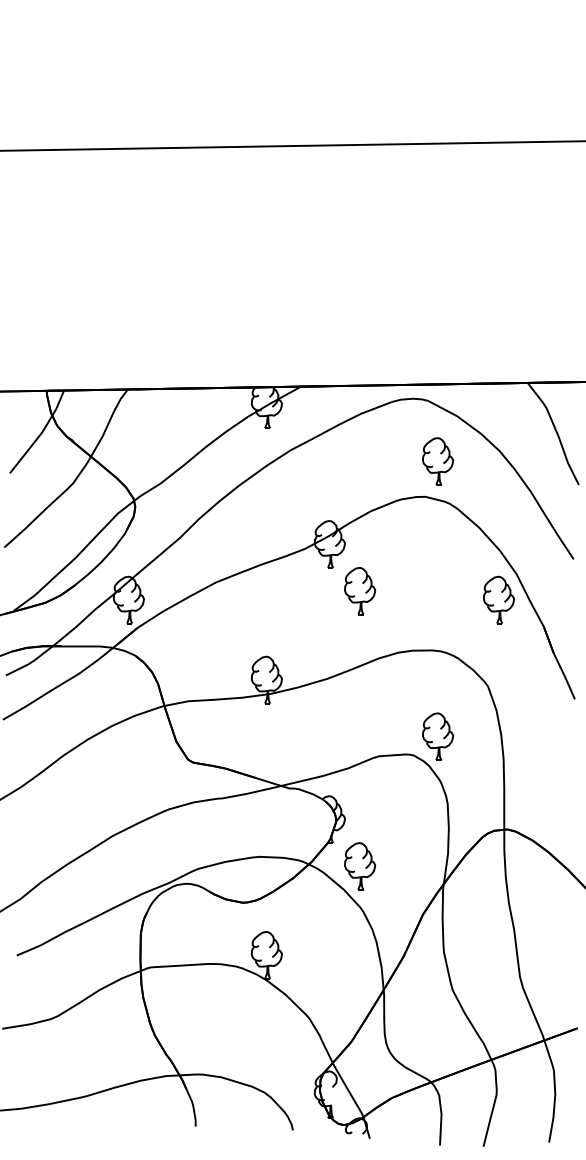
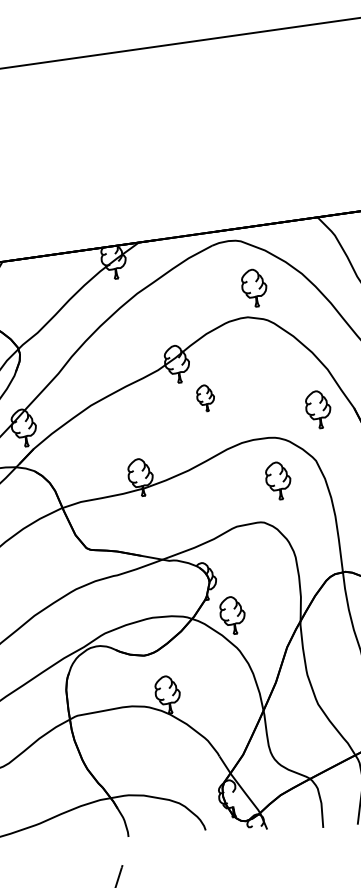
part: (360, 591) -> (206, 398), size x0.7
part: (498, 599) -> (318, 409), moved
part: (438, 736) -> (278, 480), moved

